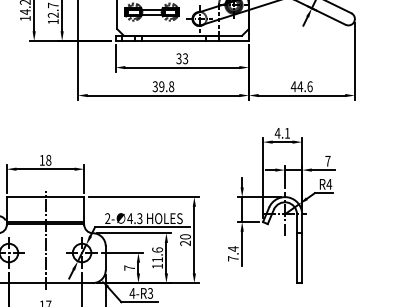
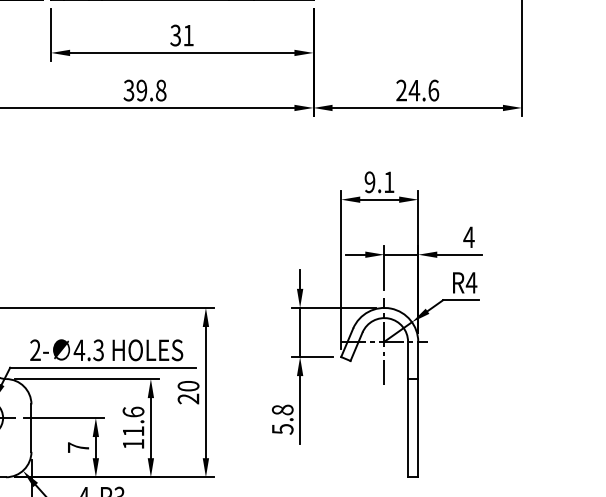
text: (185, 58) -> (188, 35), 33 -> 31
text: (293, 86) -> (401, 90), 44.6 -> 24.6
text: (277, 132) -> (369, 180), 4.1 -> 9.1
text: (327, 160) -> (468, 235), 7 -> 4
text: (233, 253) -> (282, 418), 7.4 -> 5.8

